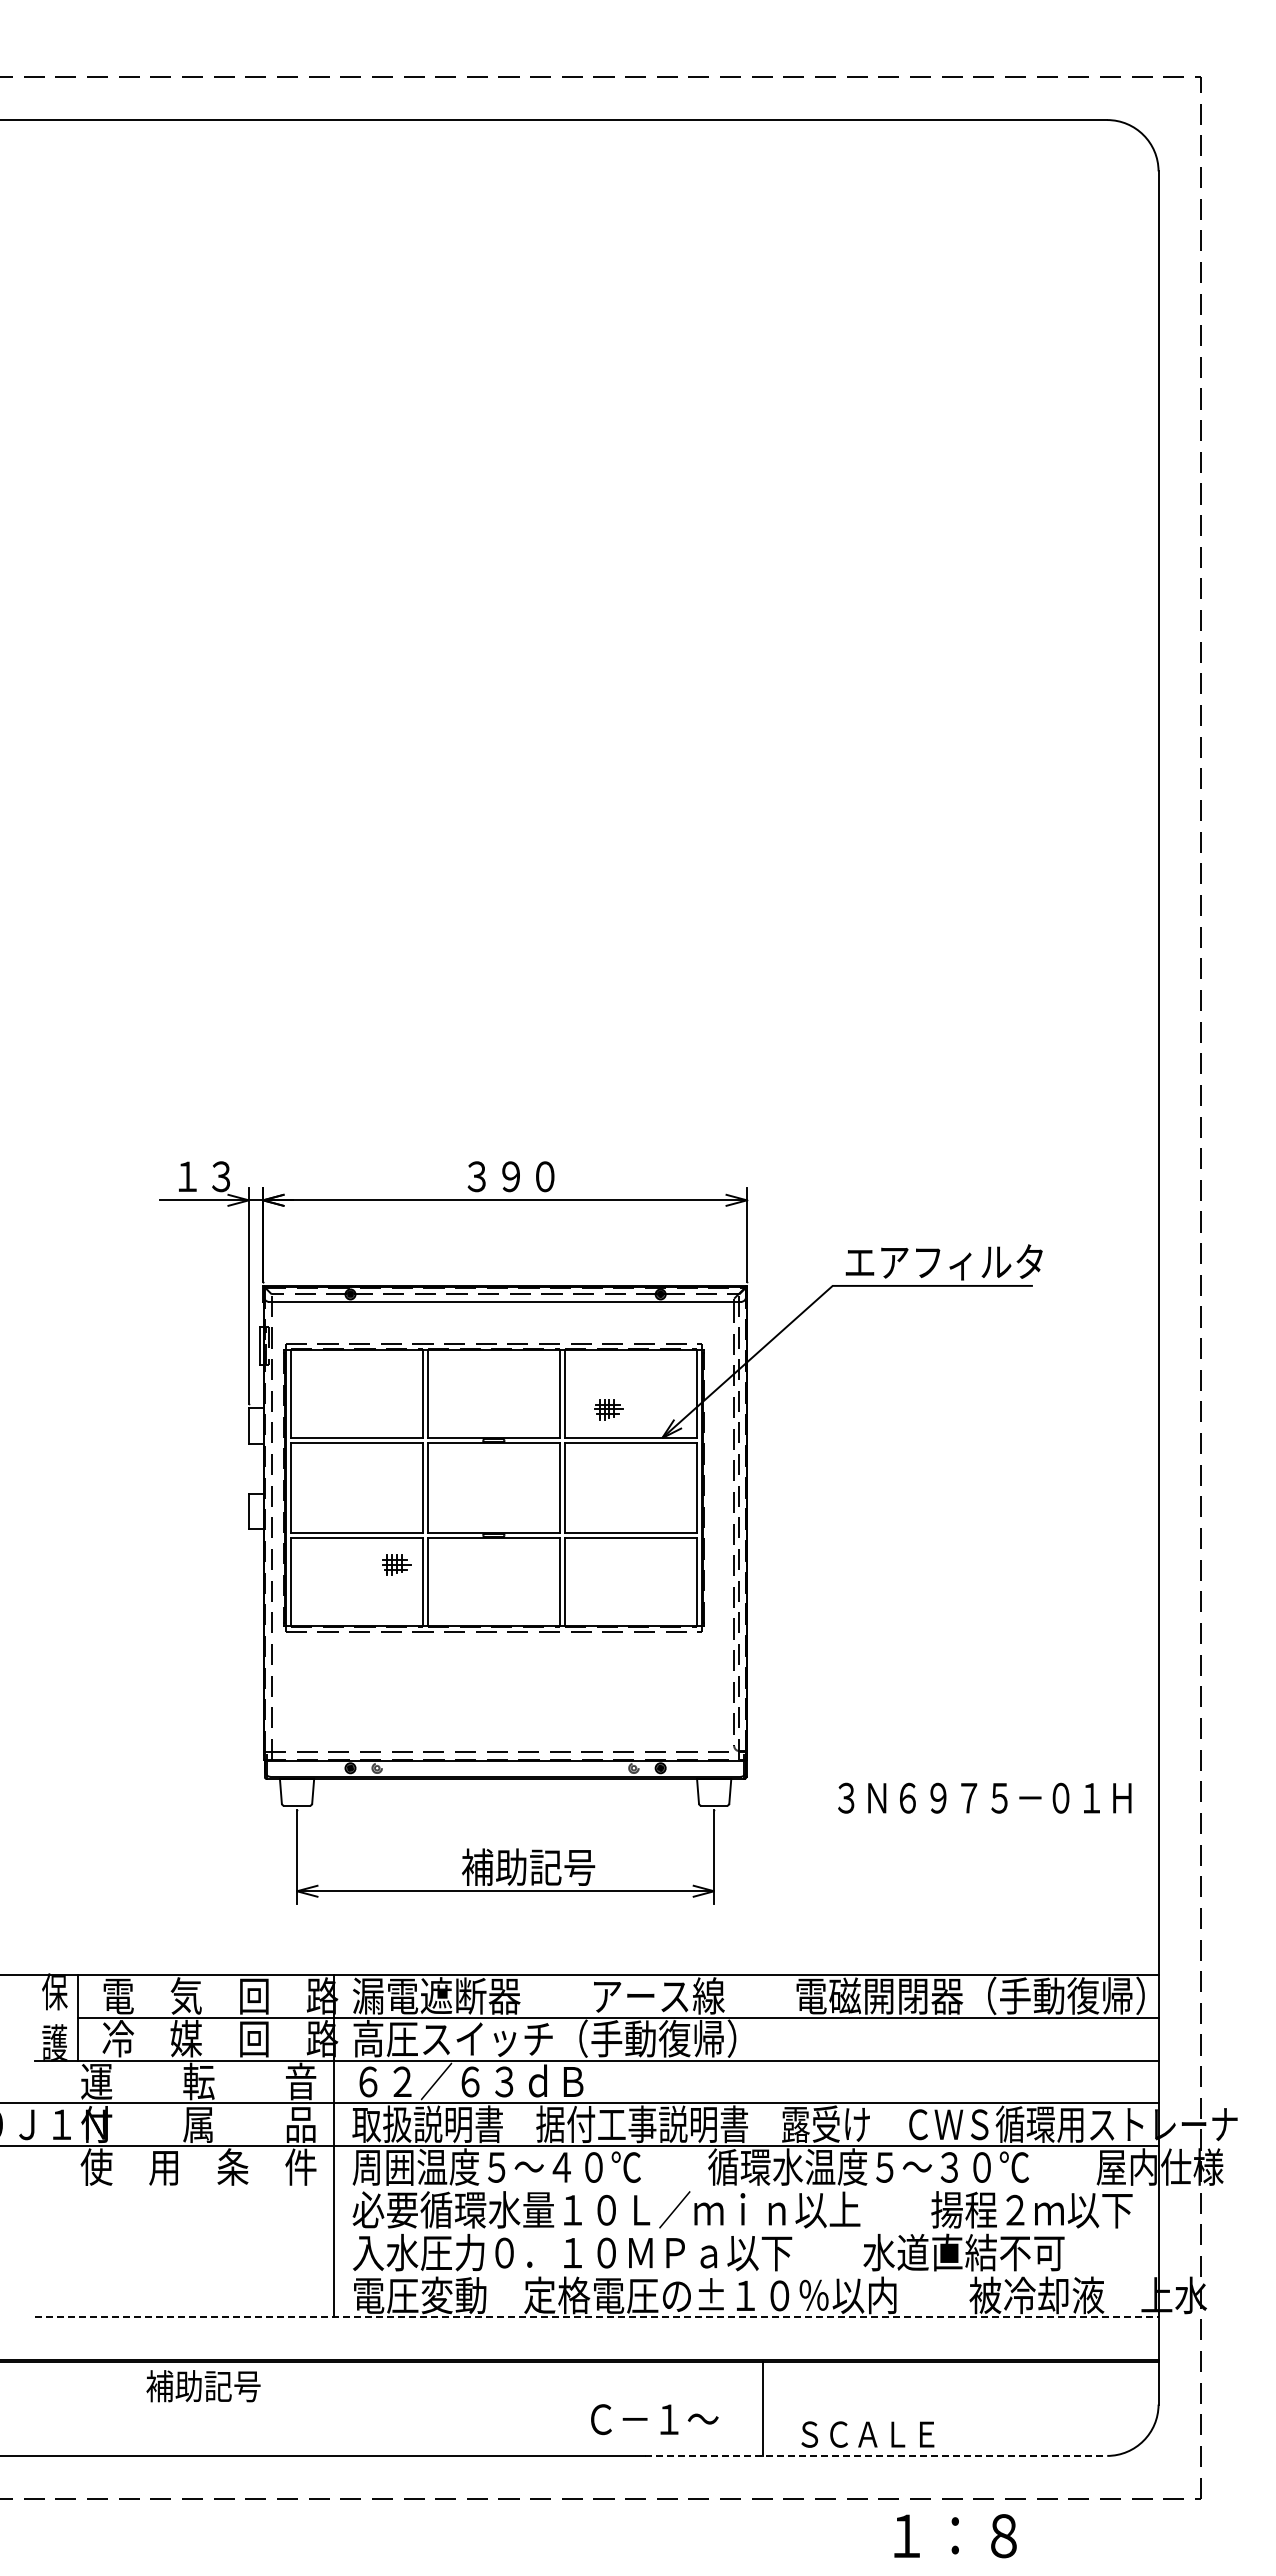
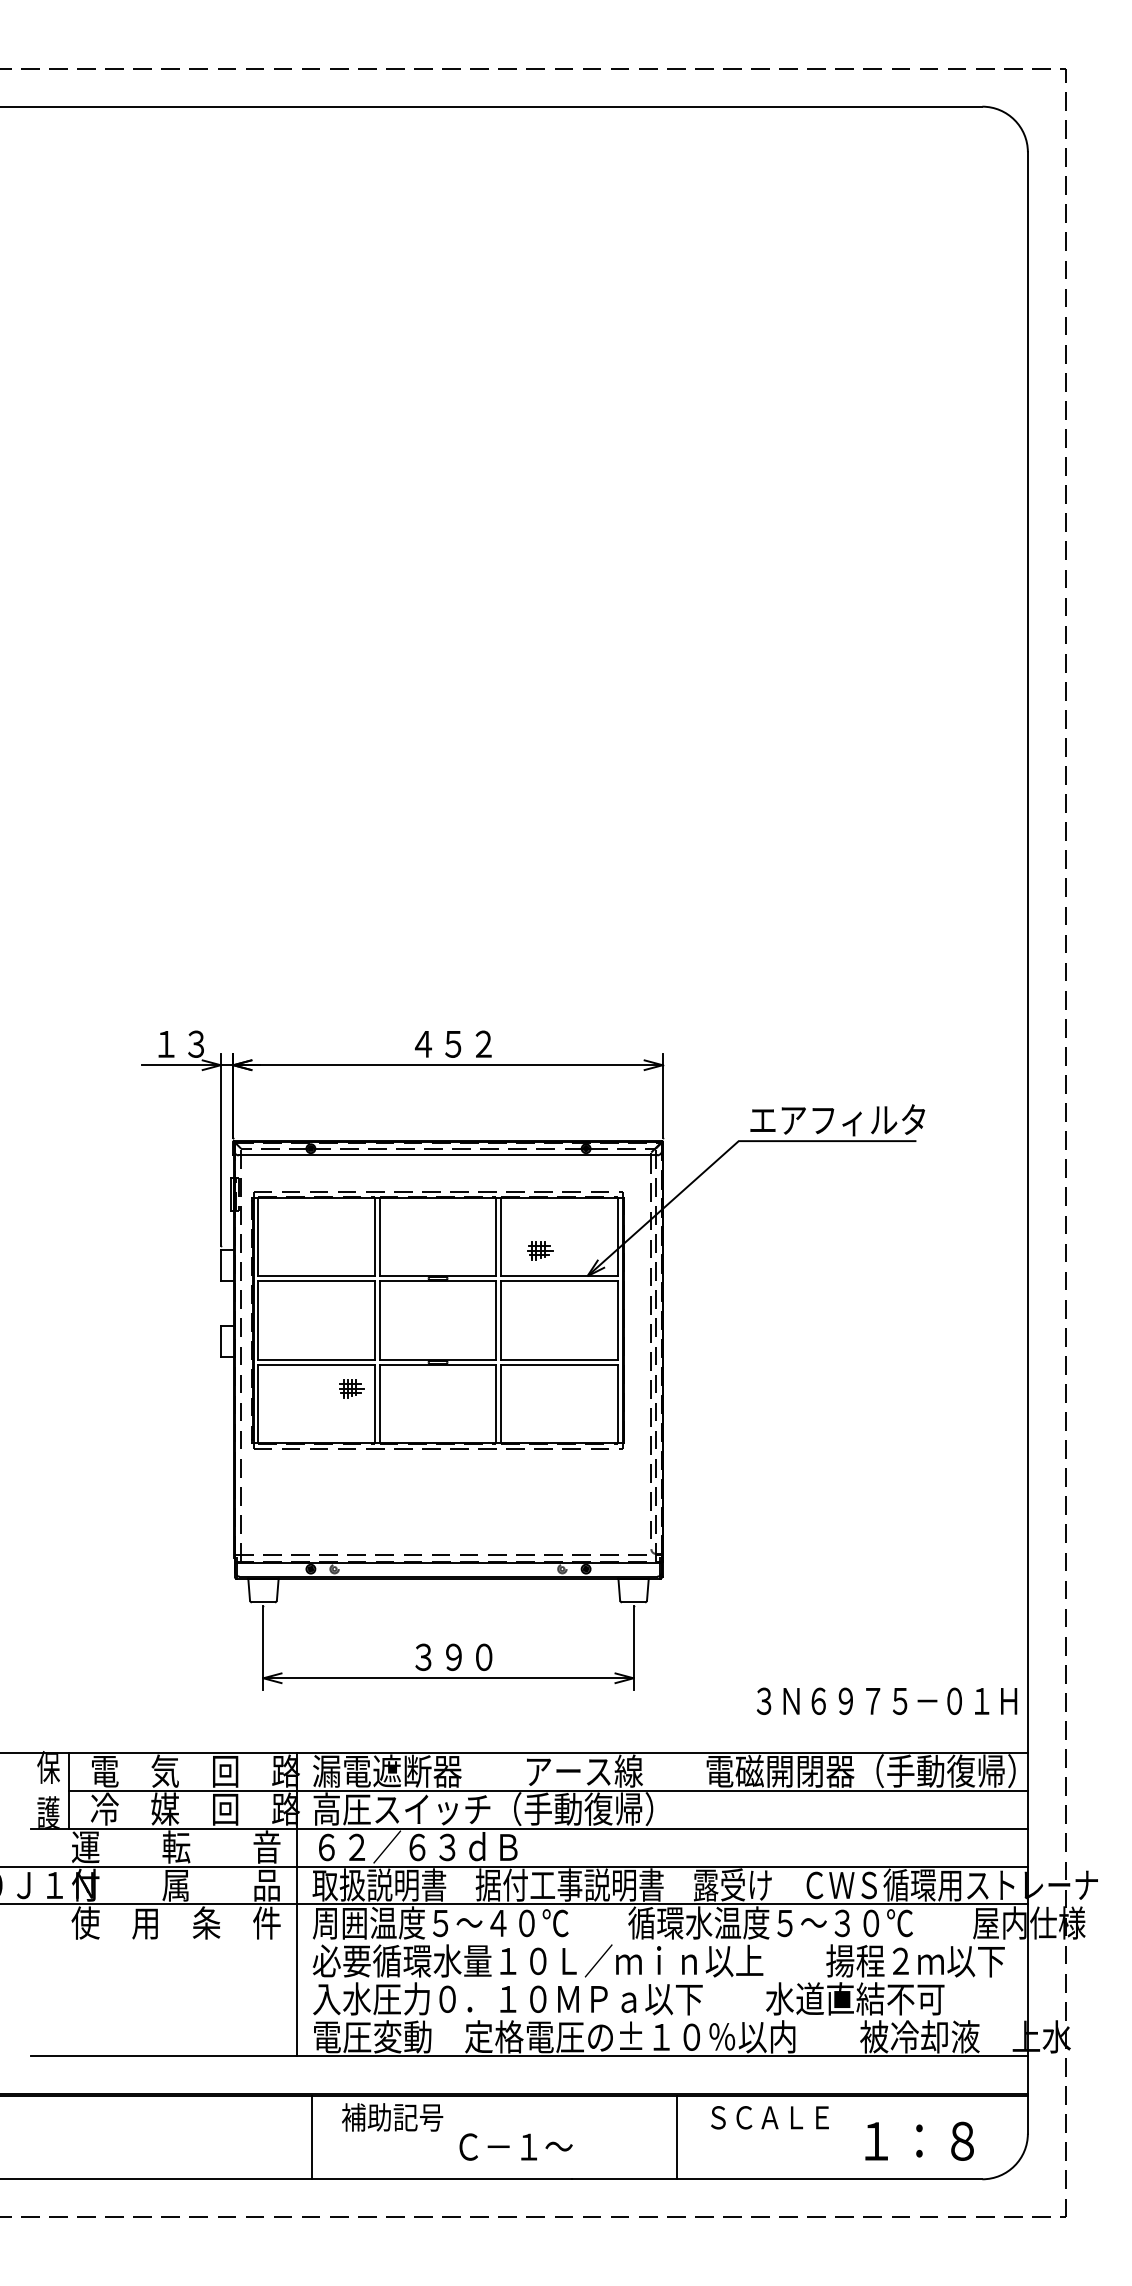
text: (510, 1176) -> (452, 1044), ３９０ -> ４５２
text: (984, 1797) -> (886, 1700), moved
text: (528, 1866) -> (468, 1656), 補助記号 -> ３９０
line: (596, 2317) -> (529, 2056), dashed -> solid
text: (203, 2386) -> (392, 2117), moved
line: (352, 2408) -> (312, 2137), added
text: (654, 2419) -> (515, 2146), moved
text: (867, 2434) -> (769, 2117), moved
line: (876, 2455) -> (777, 2178), dashed -> solid
text: (955, 2536) -> (919, 2141), moved

